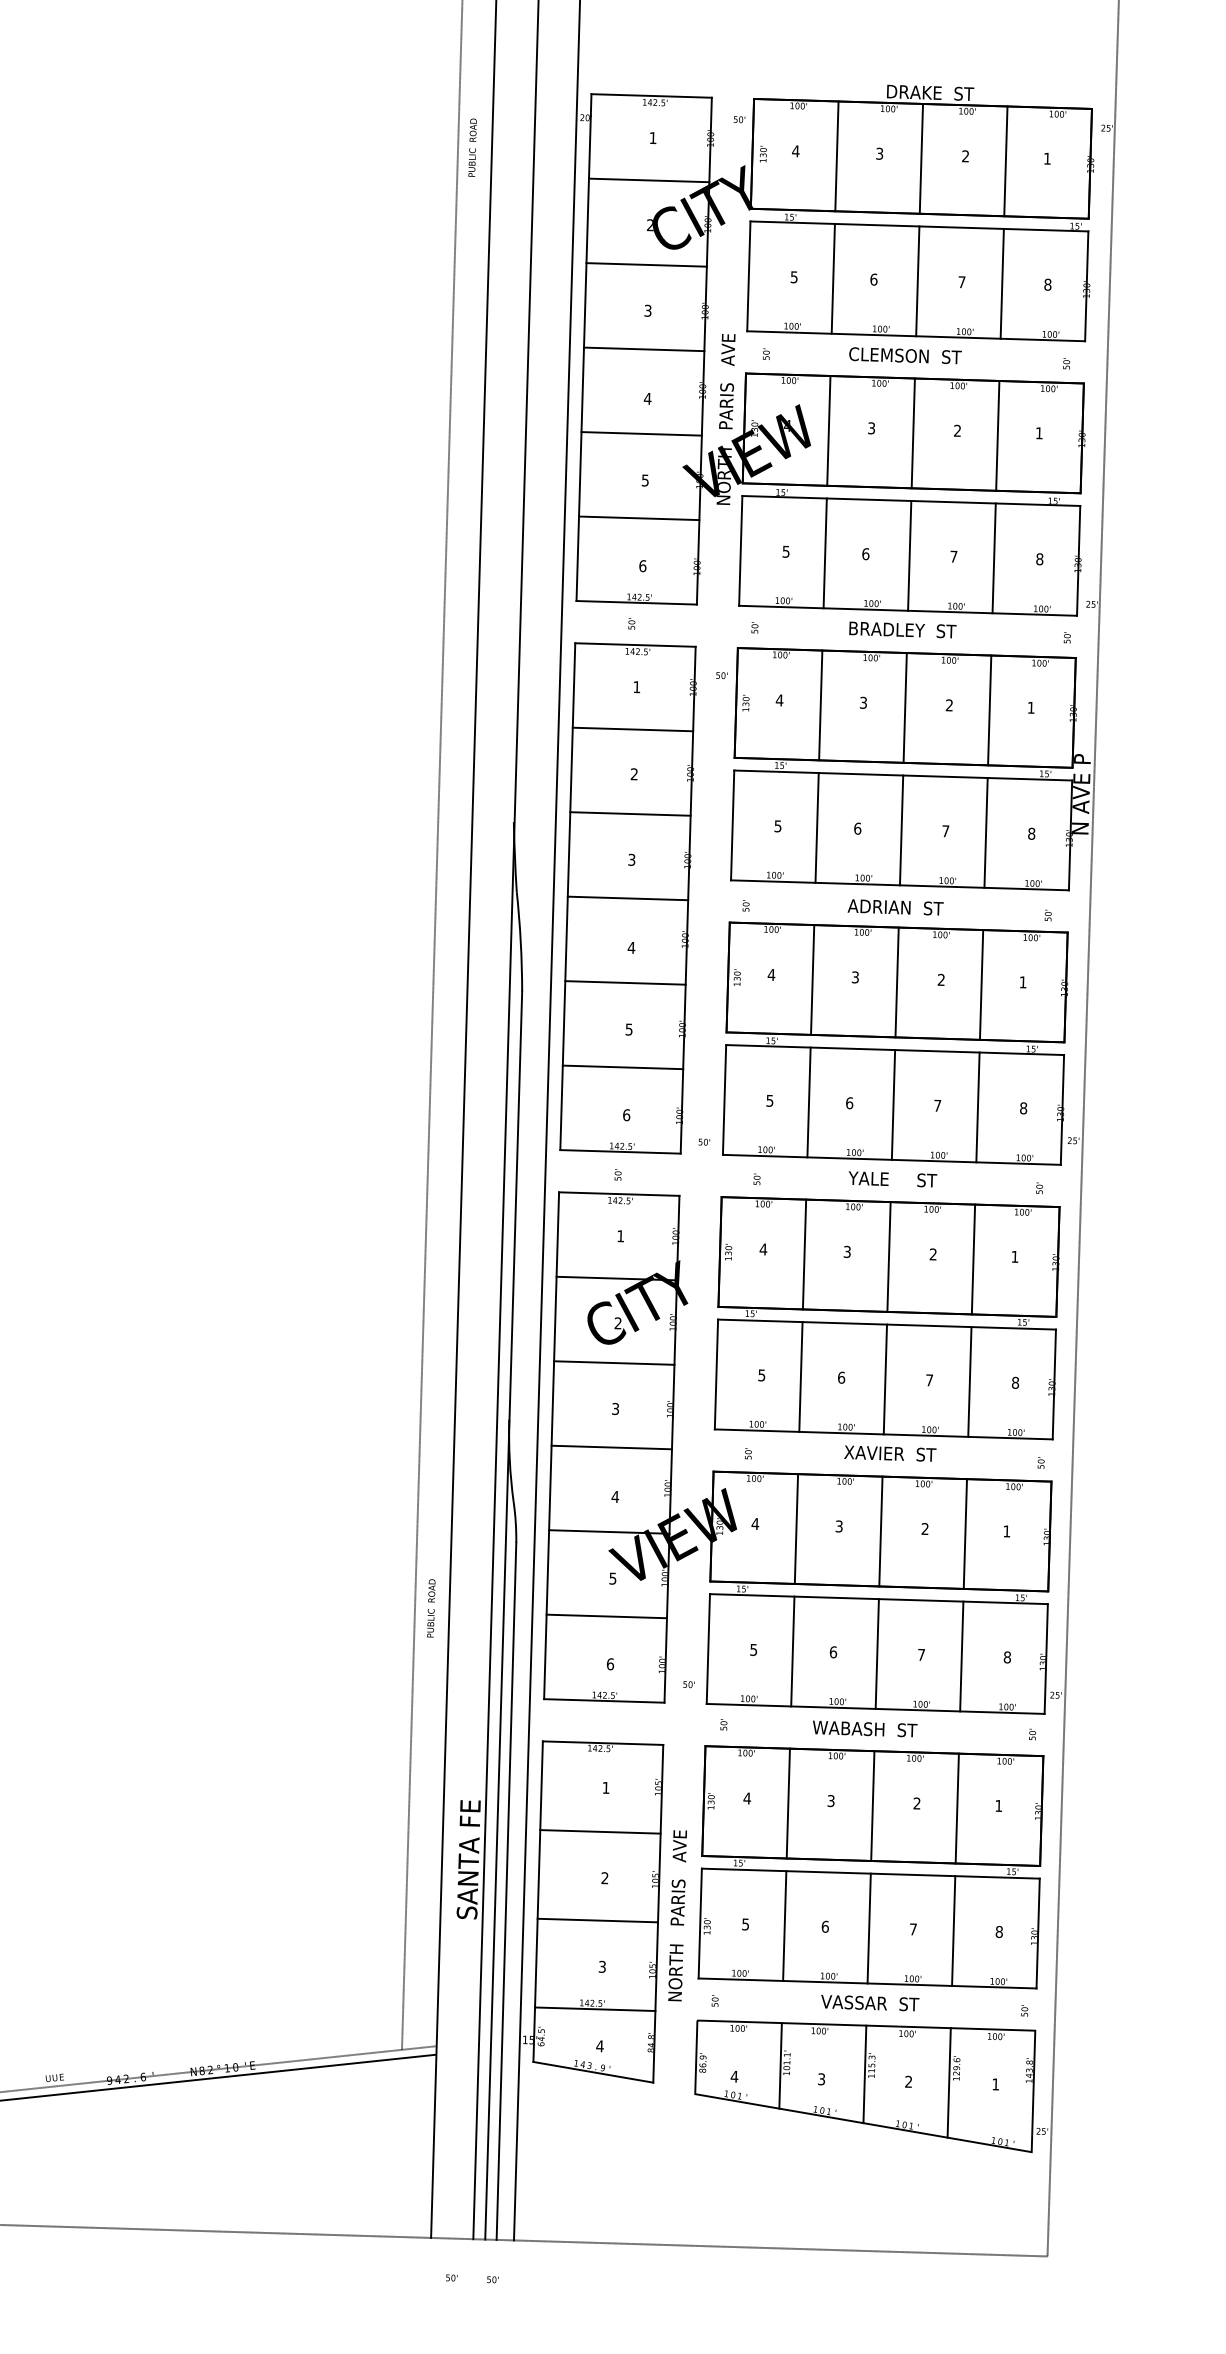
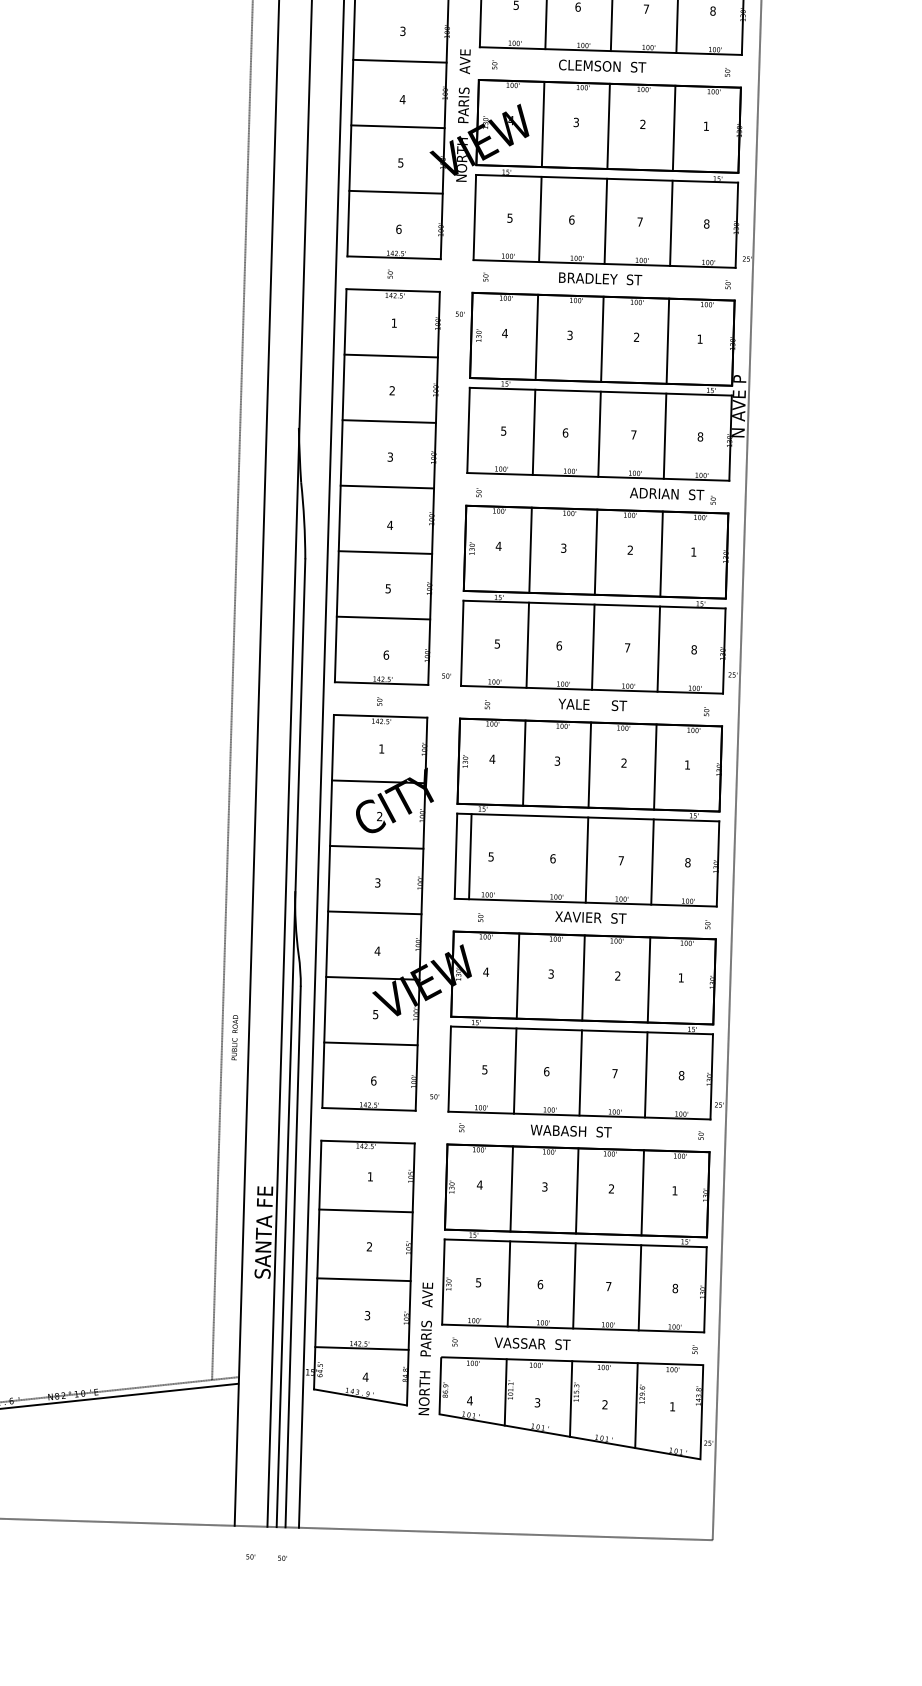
text: (895, 907) -> (666, 494), moved
line: (800, 1376) -> (469, 856), moved
text: (677, 1915) -> (425, 1348), moved
text: (870, 2003) -> (532, 1344), moved

